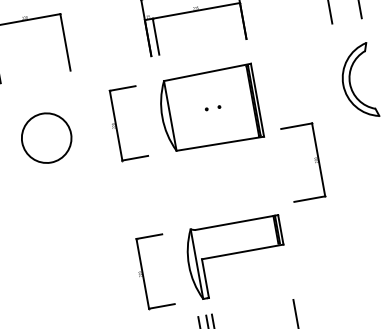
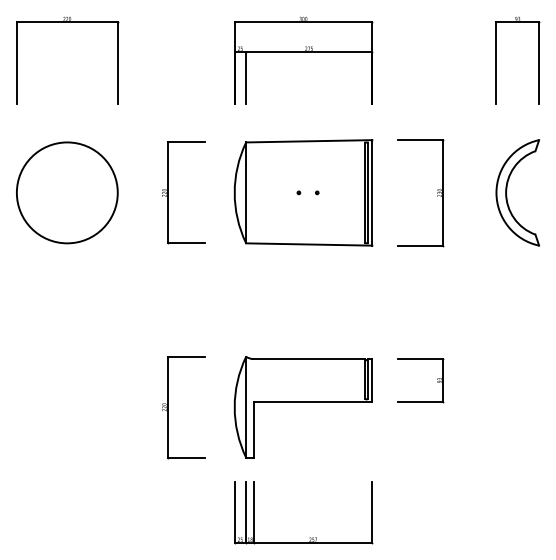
circle: (46, 138) -> (66, 192), size x1.43
part: (314, 160) -> (437, 193), moved
part: (325, 221) -> (437, 379), added

